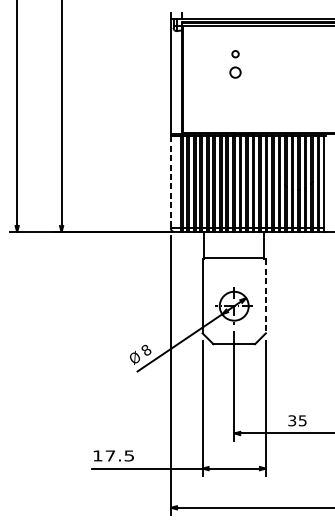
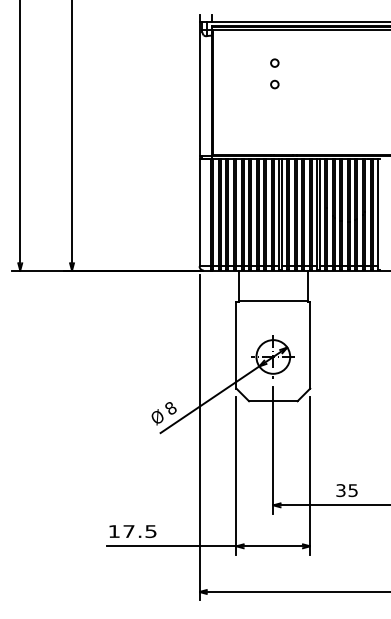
circle: (235, 72) -> (274, 84), size x0.62
line: (170, 182) -> (199, 212), dashed -> solid
line: (266, 296) -> (310, 345), dashed -> solid

